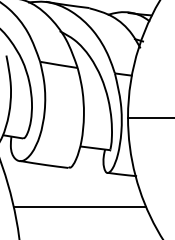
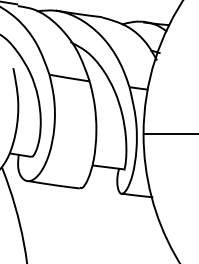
line: (80, 207) -> (92, 230), removed

